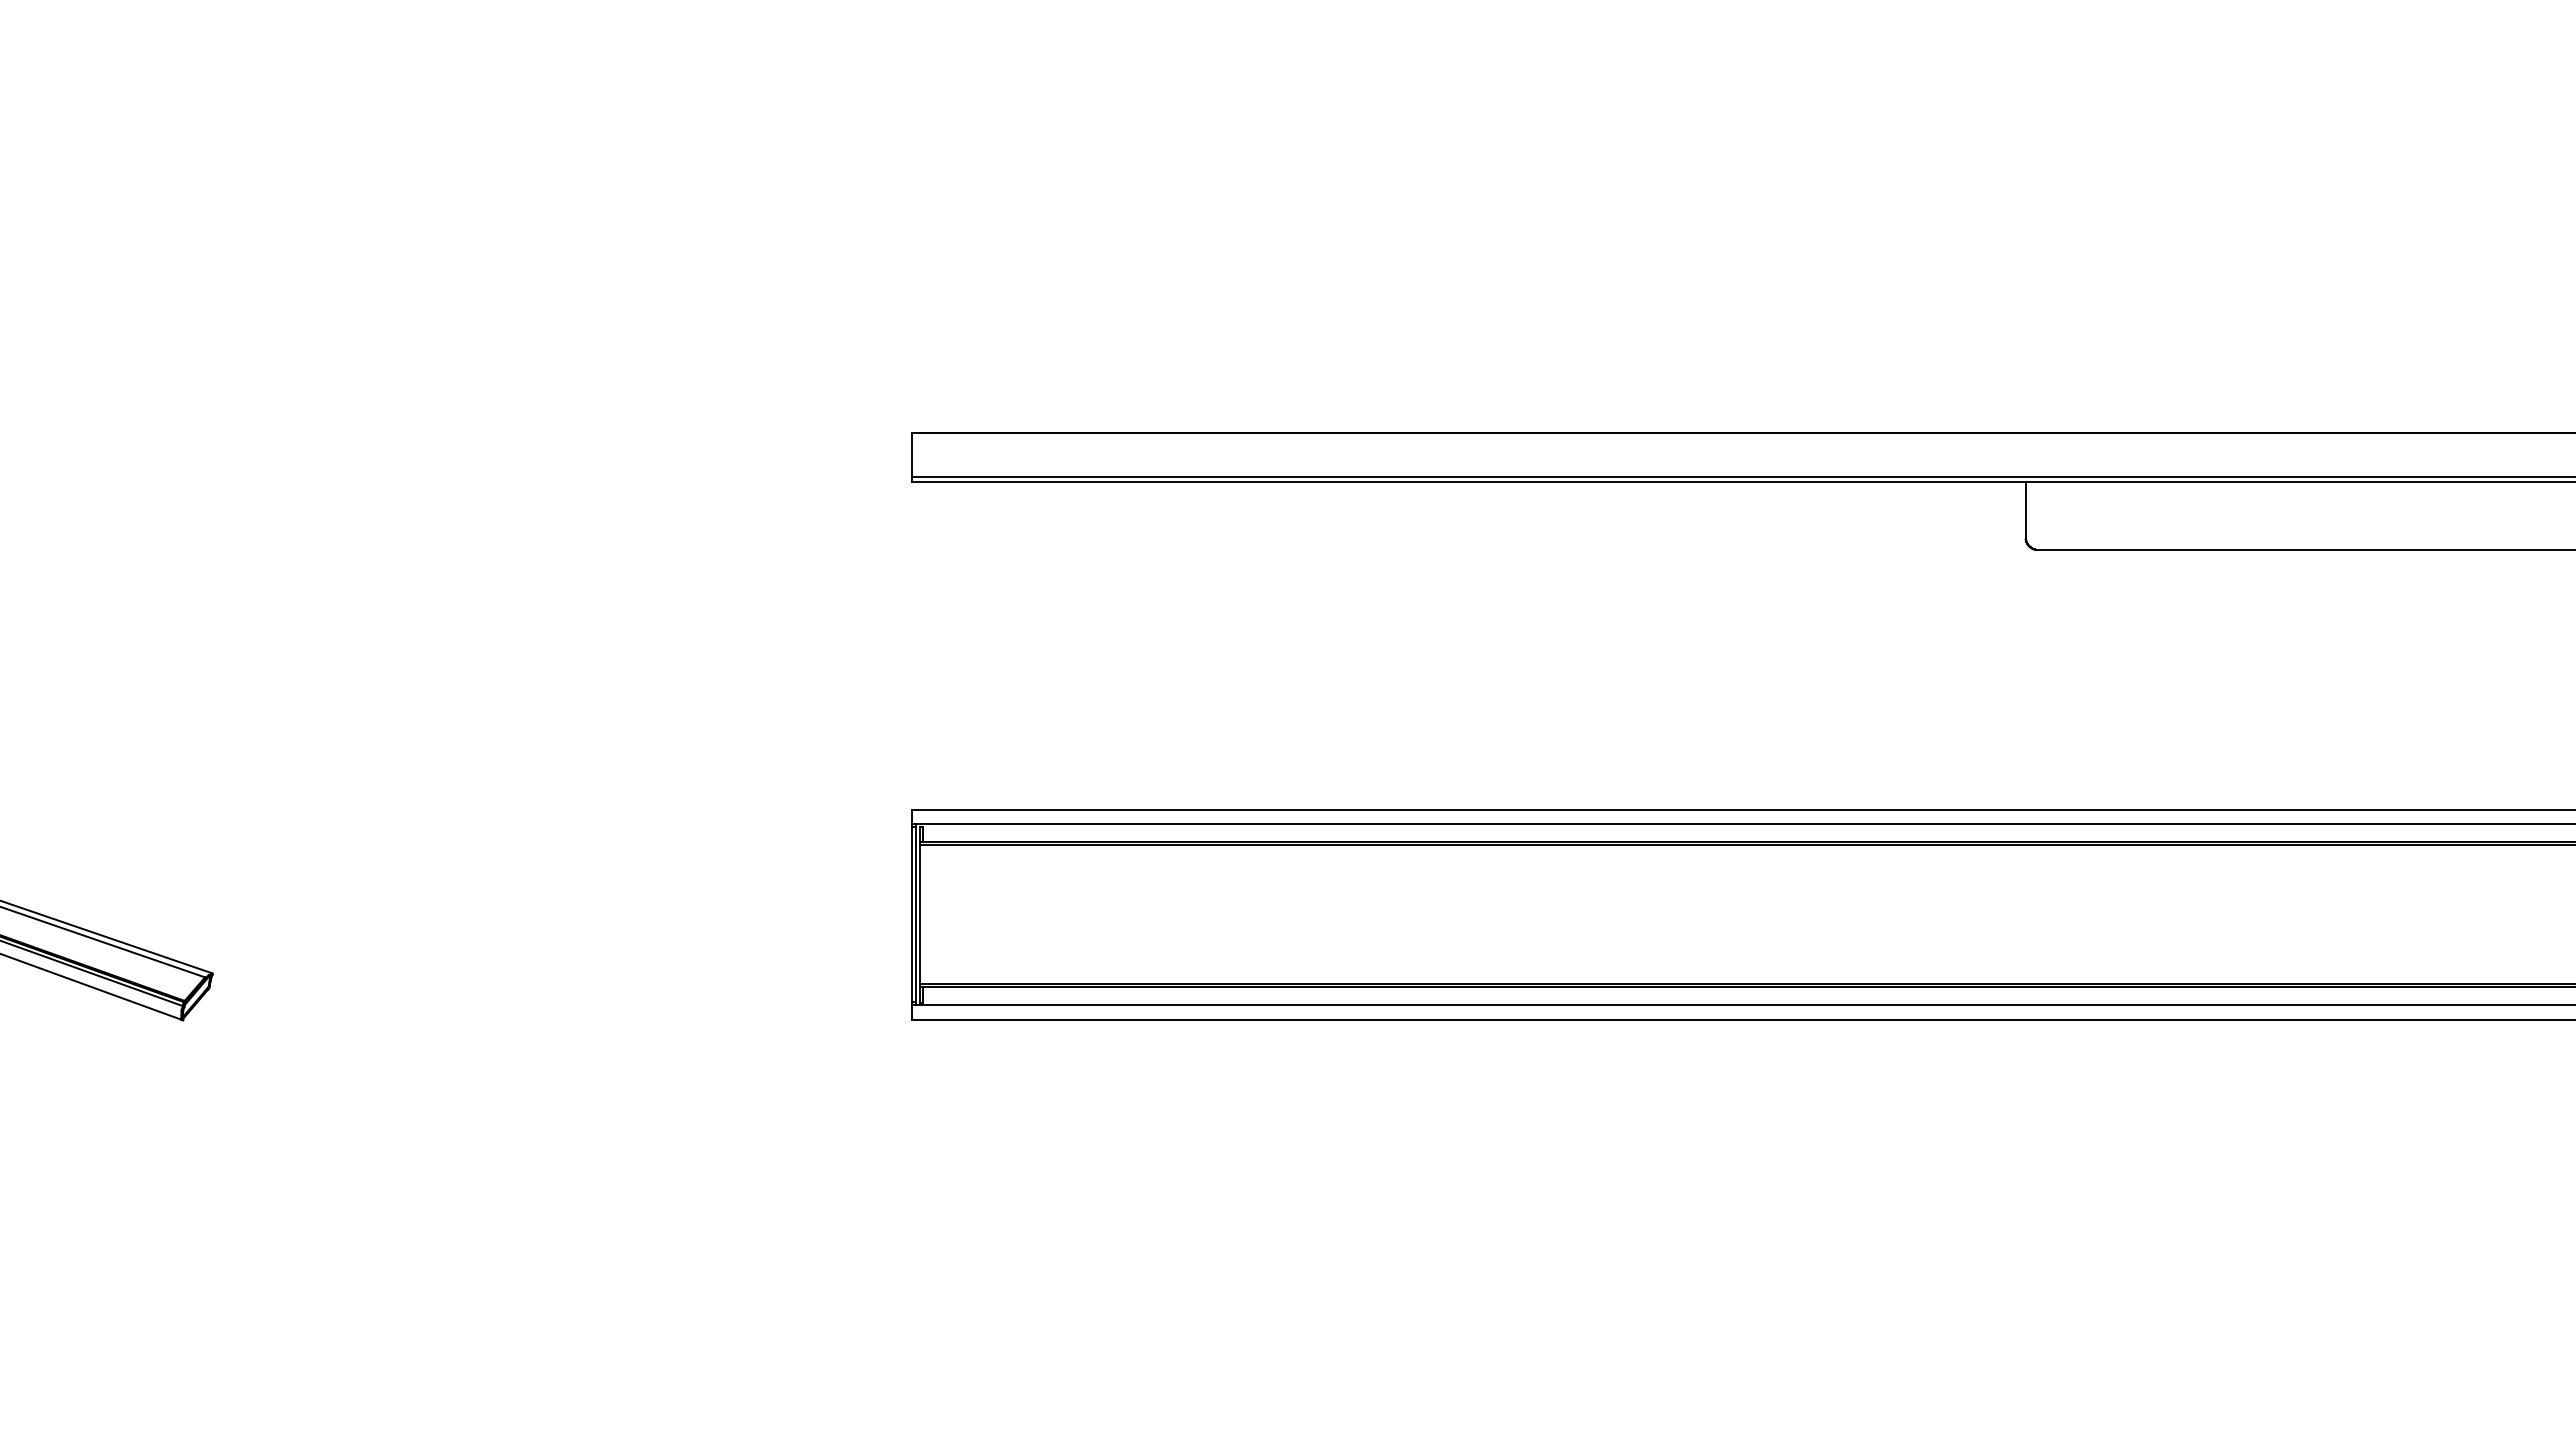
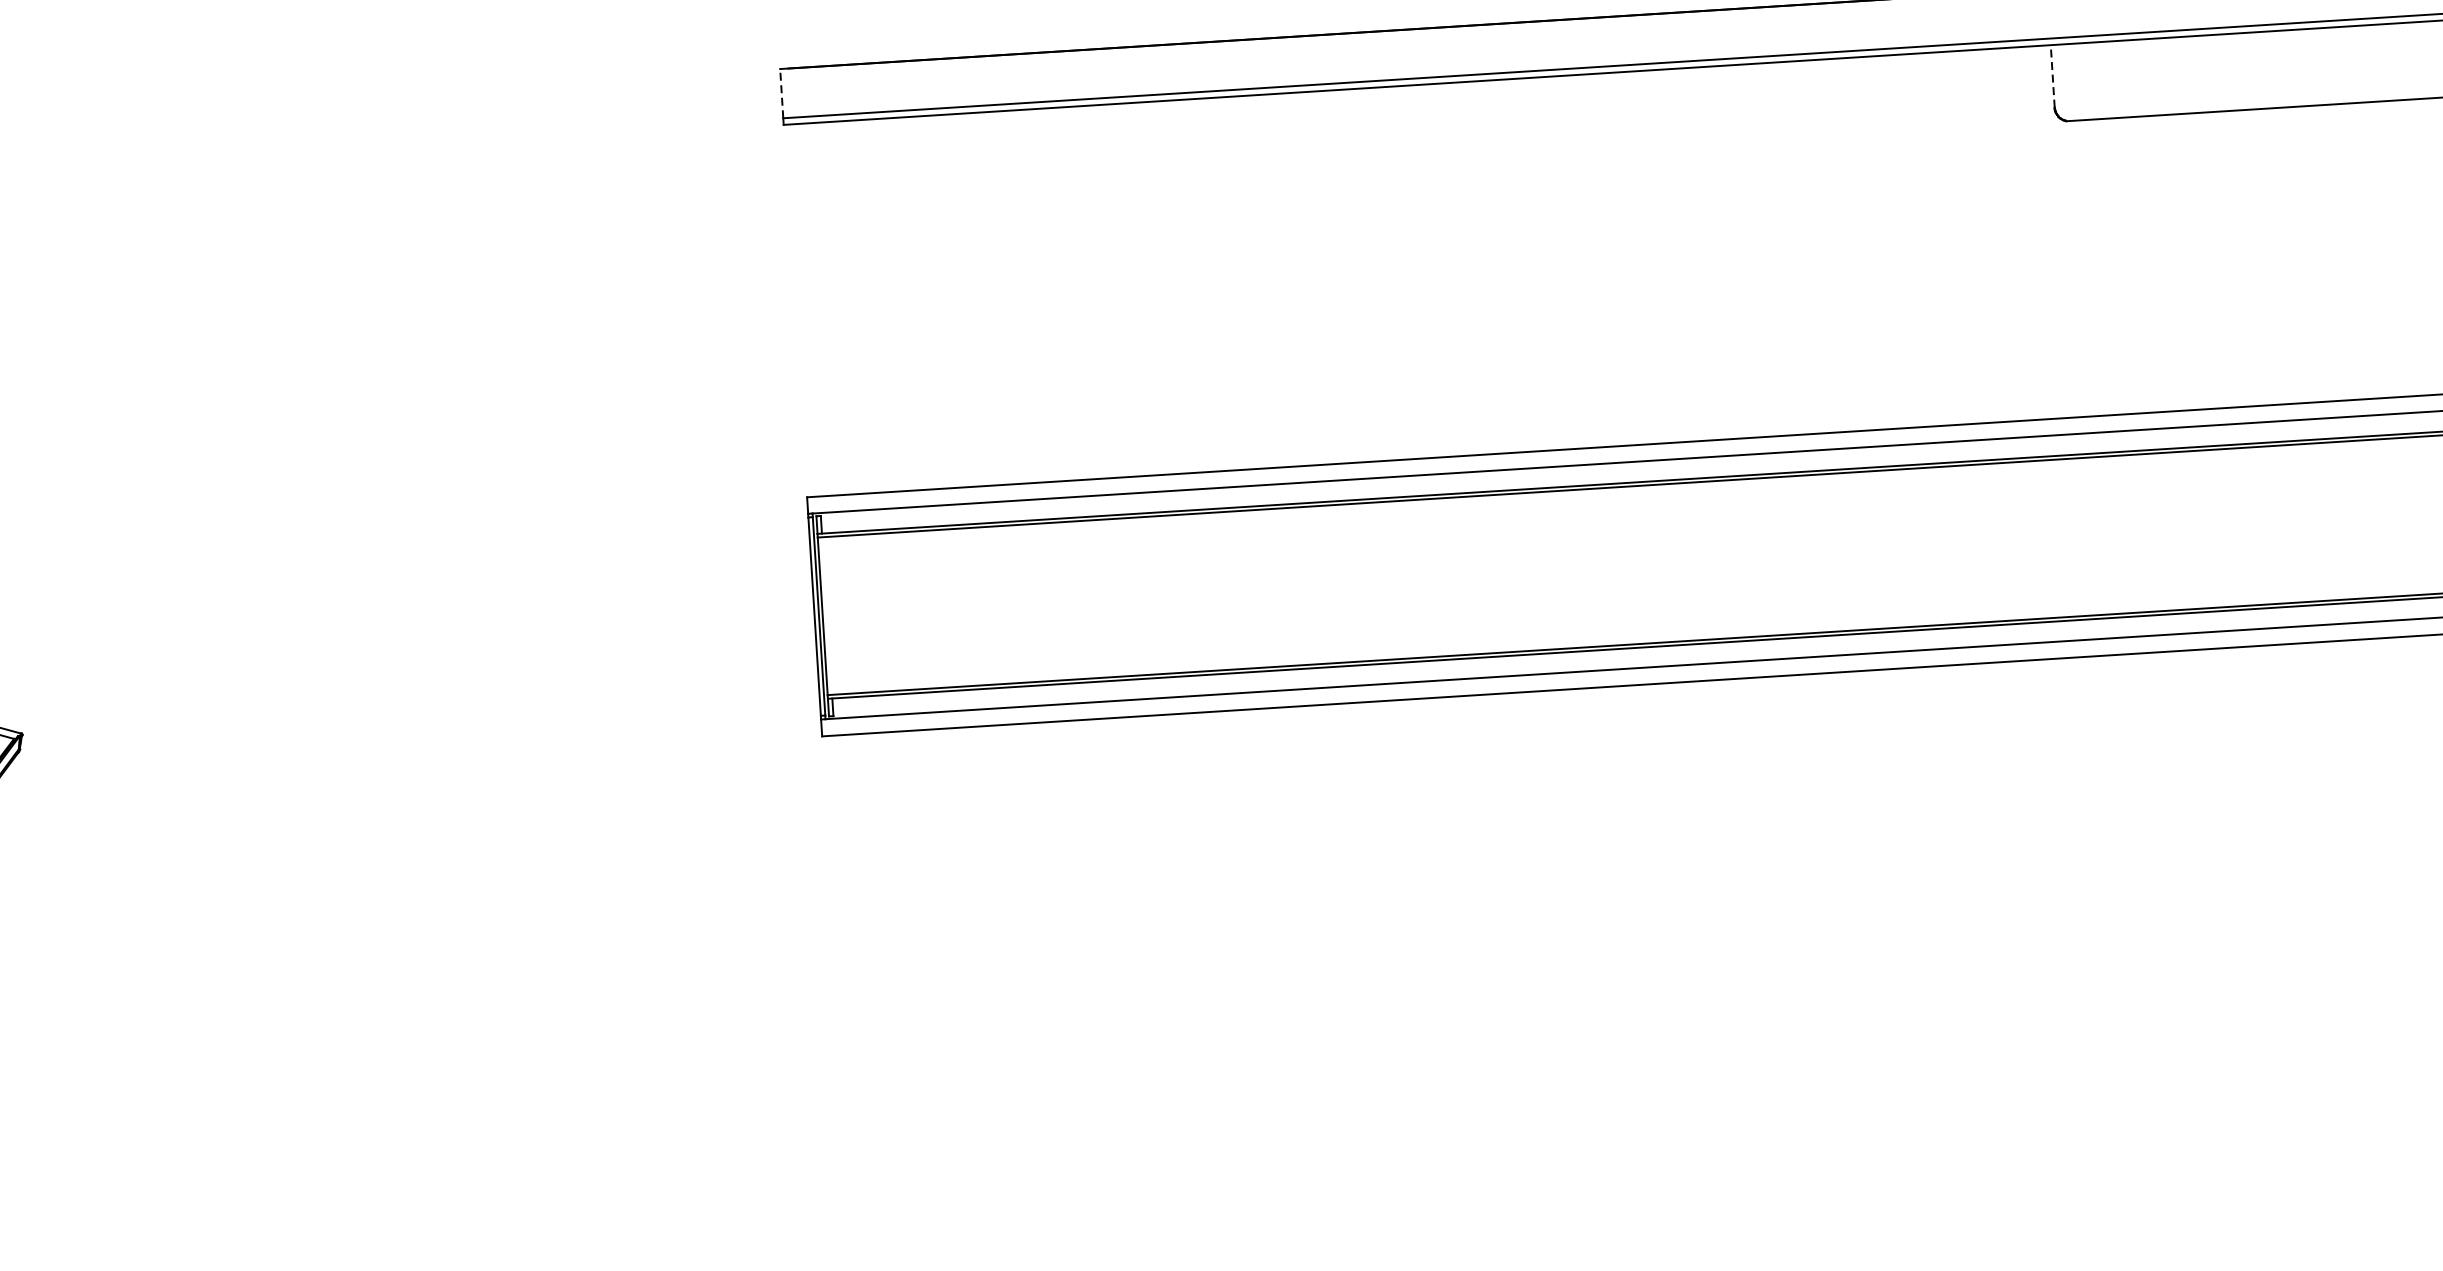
line: (912, 454) -> (781, 93), solid -> dashed
line: (2025, 509) -> (2052, 76), solid -> dashed

